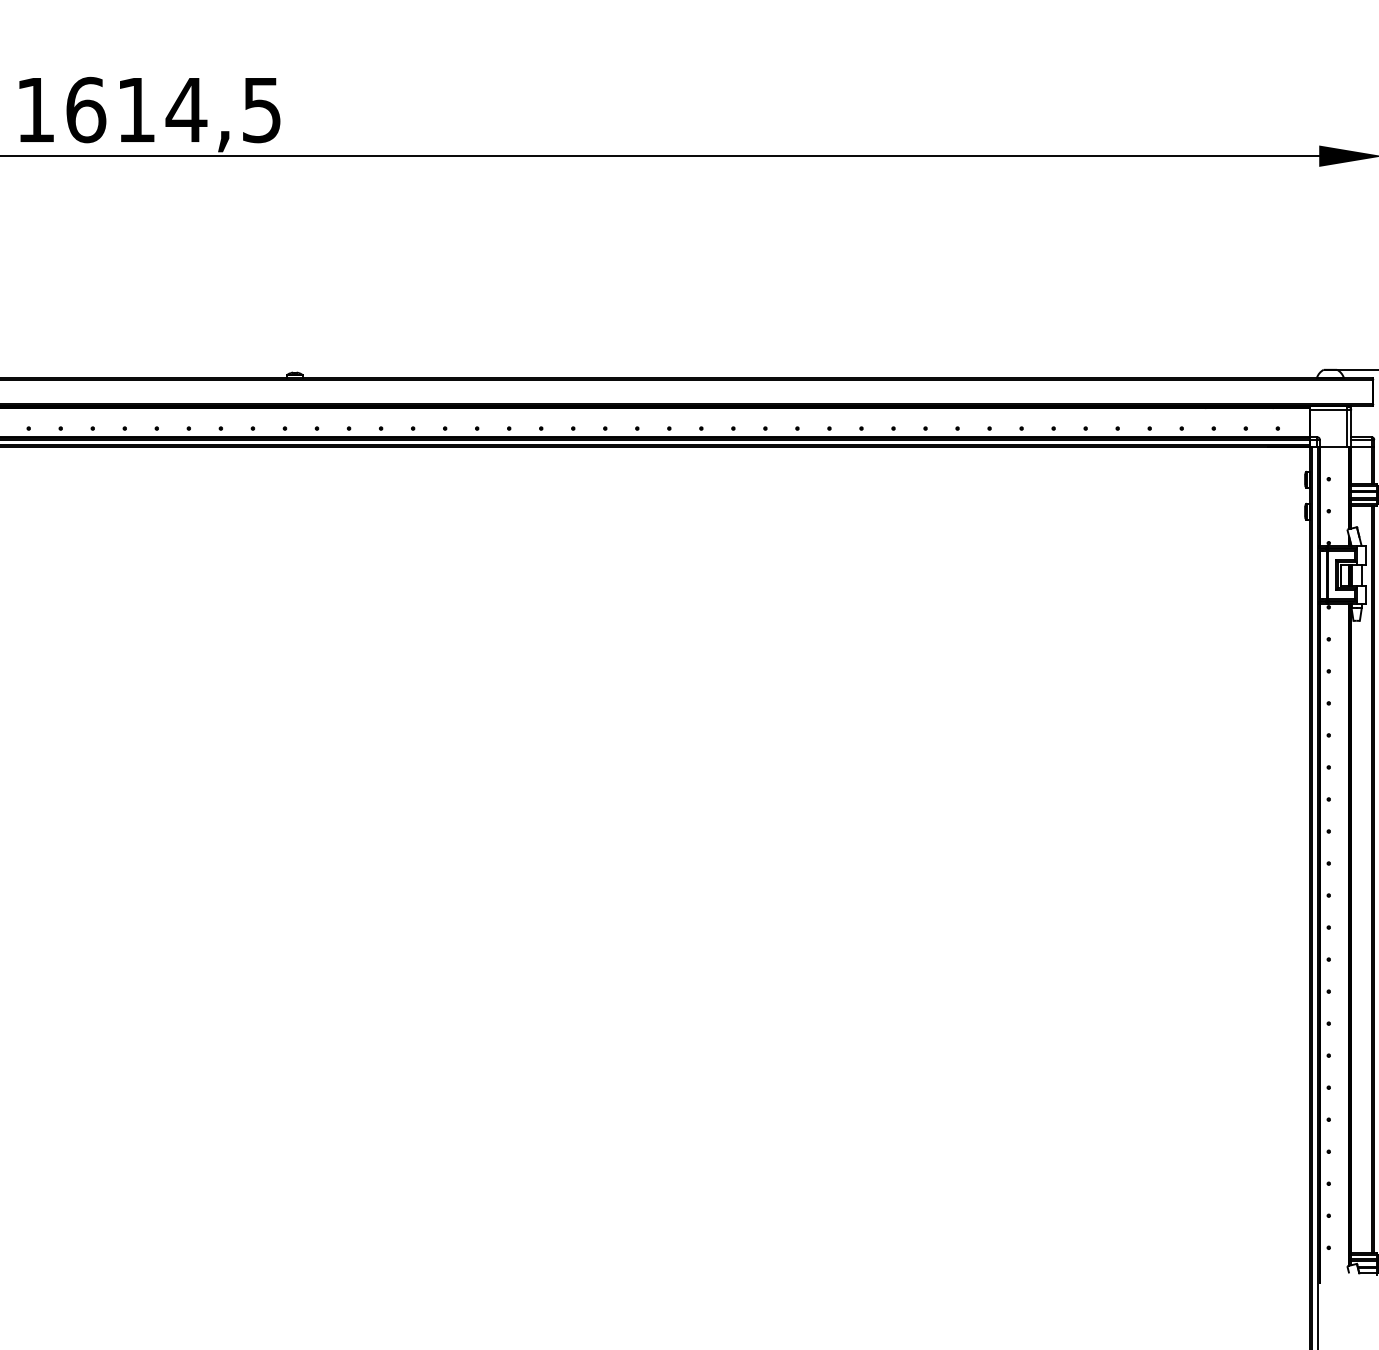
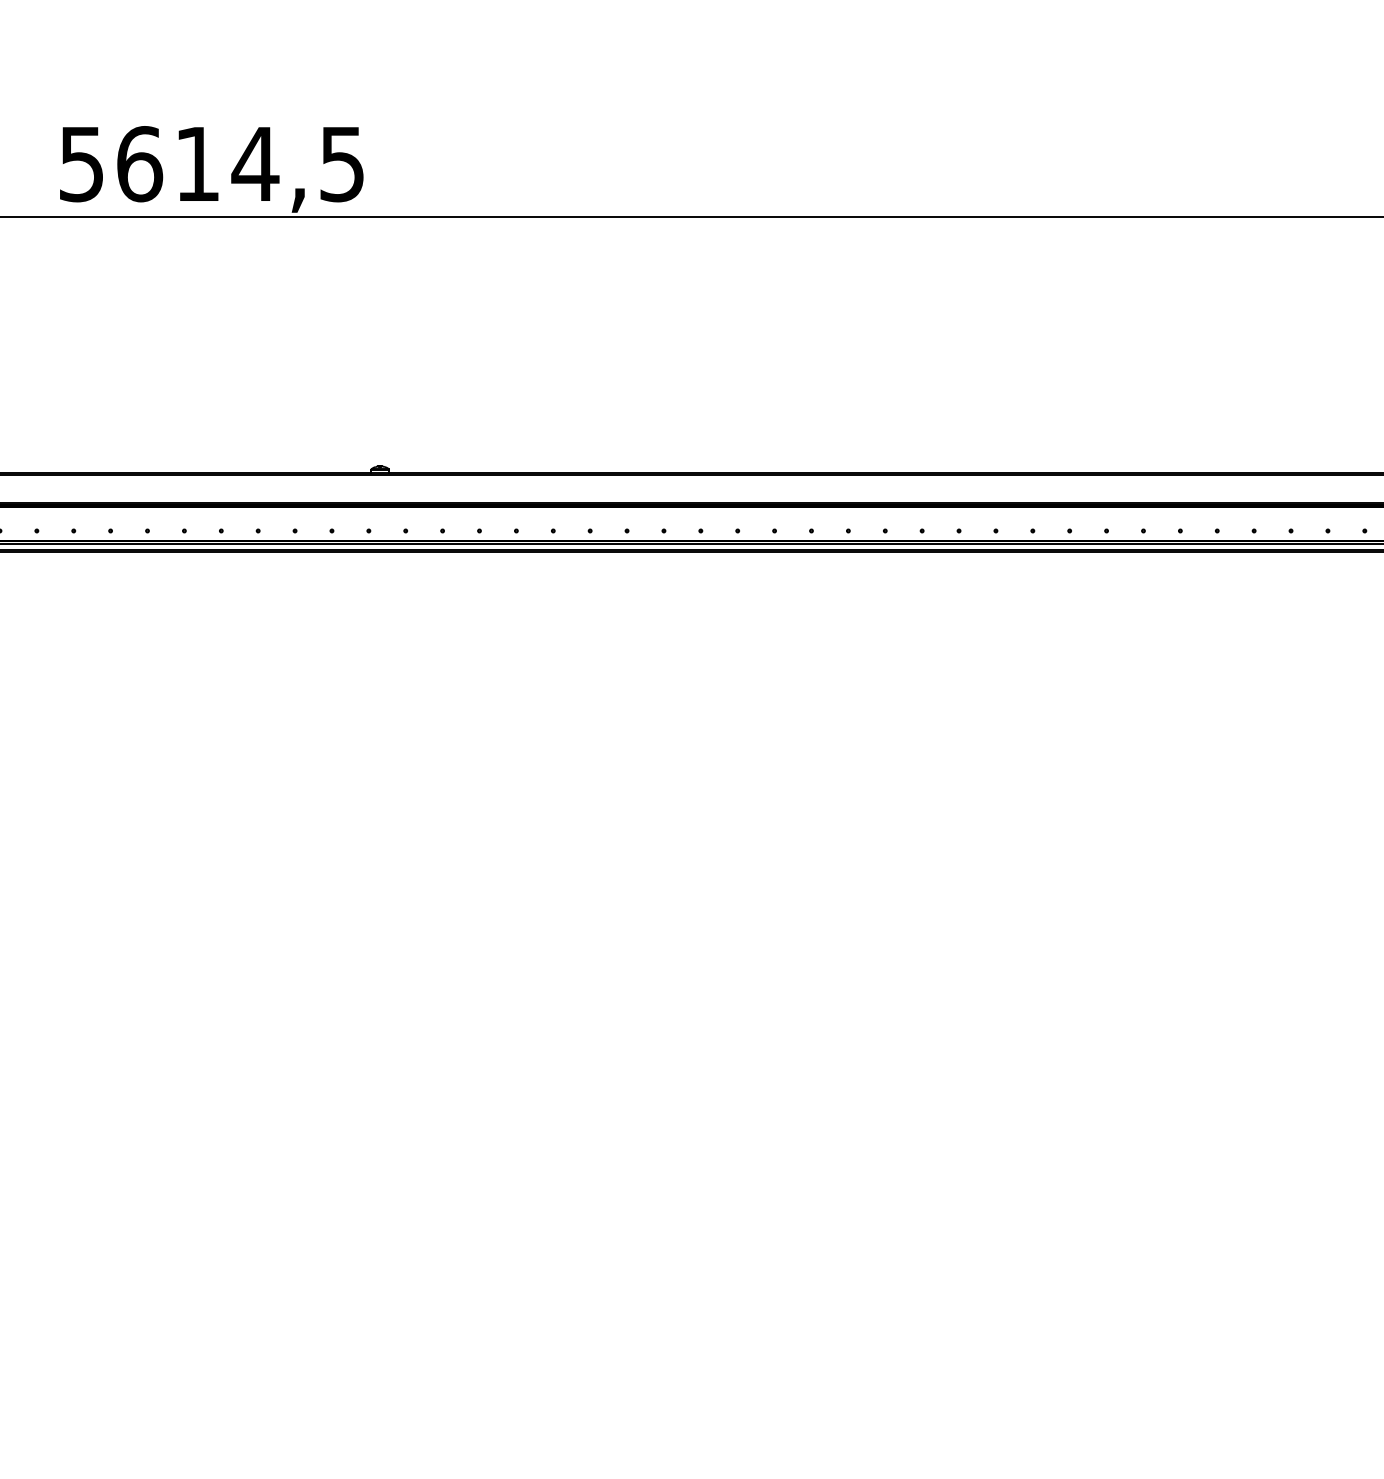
text: (35, 110) -> (81, 164), 1614,5 -> 5614,5

